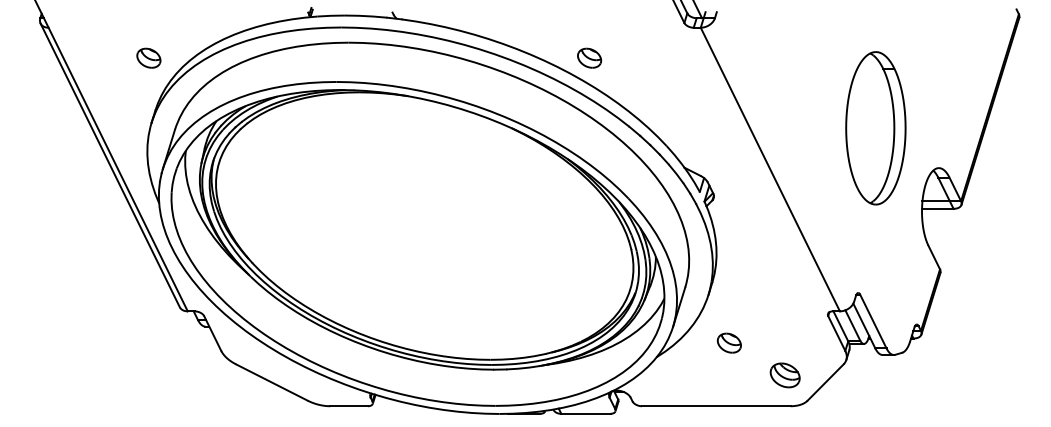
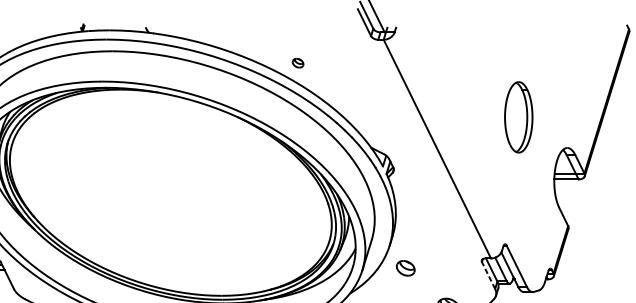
part: (589, 57) -> (297, 62), size x0.6
part: (875, 128) -> (518, 117), size x0.6
line: (836, 333) -> (488, 275), solid -> dashed
part: (728, 342) -> (405, 267), moved

